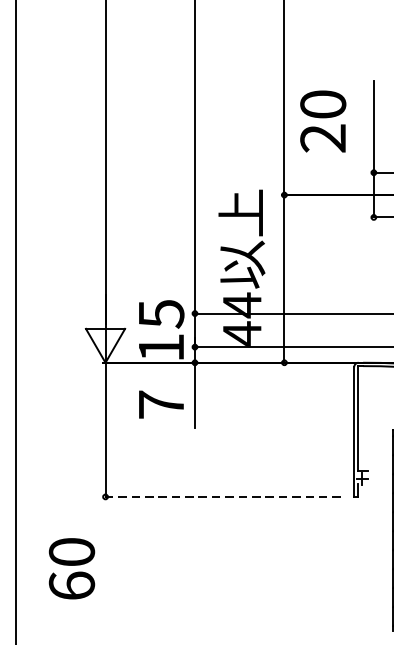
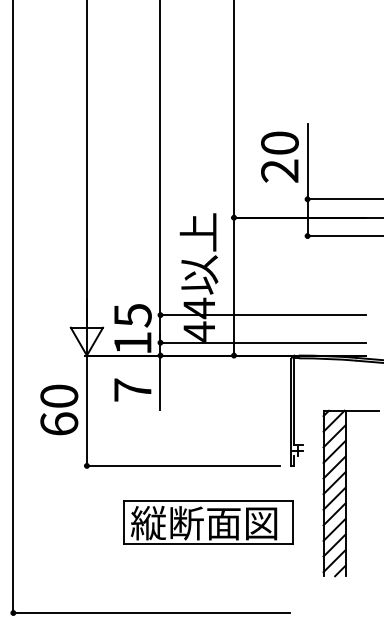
text: (322, 120) -> (279, 156), moved
line: (221, 496) -> (182, 465), dashed -> solid
part: (253, 565) -> (208, 522), added
text: (72, 568) -> (59, 409), moved

